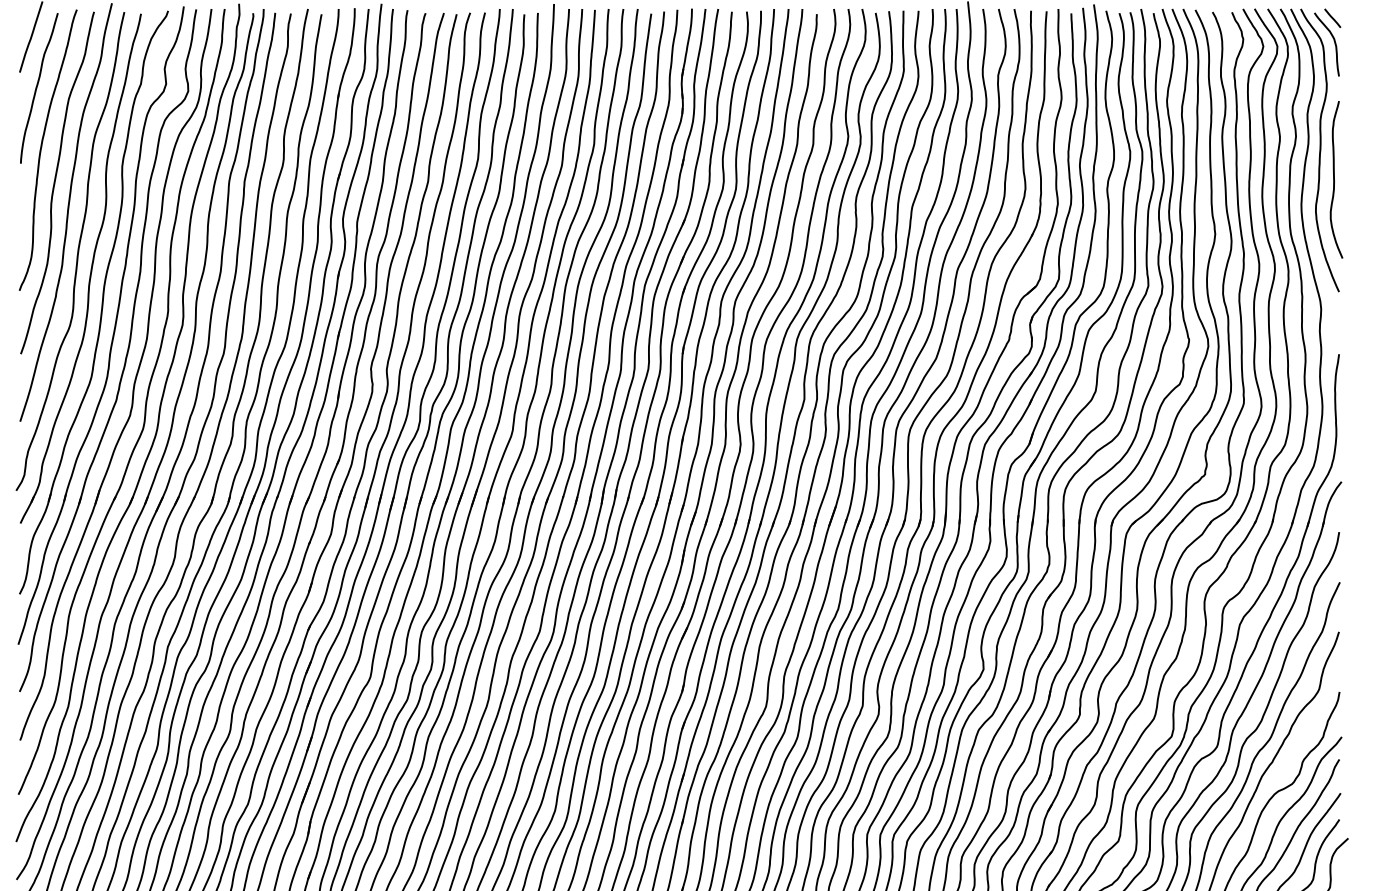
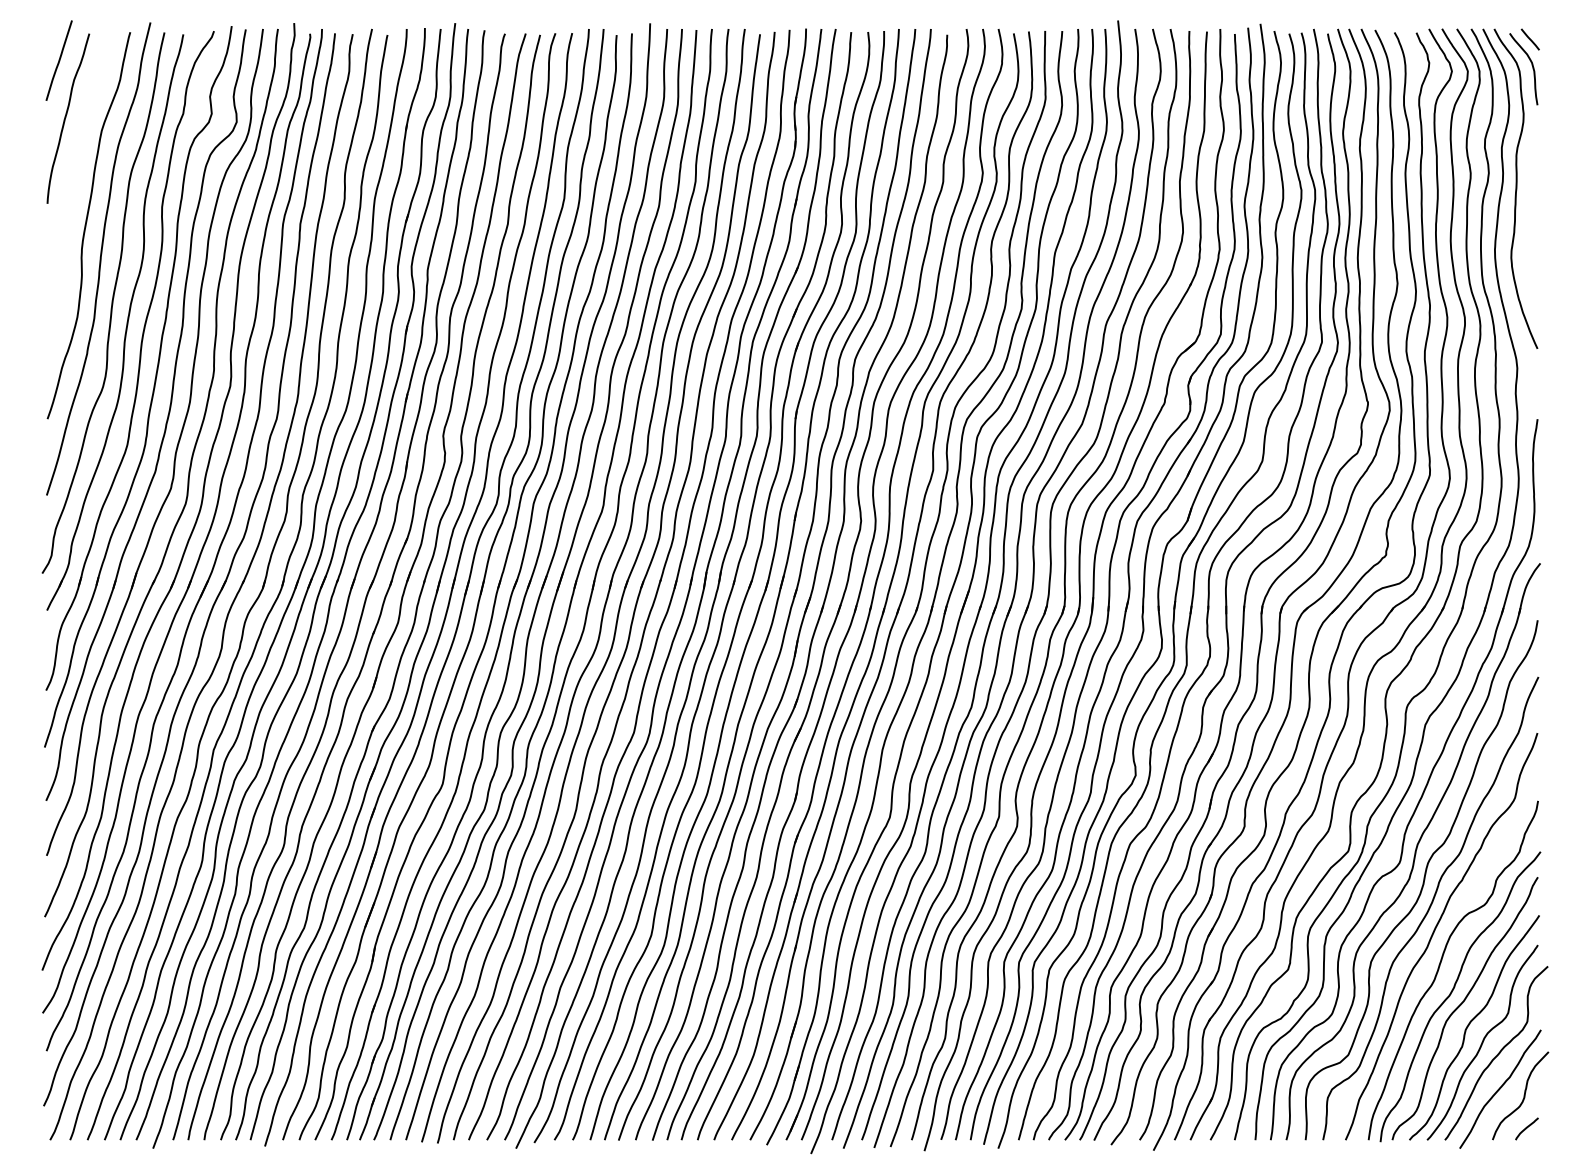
curve: (42, 148) -> (71, 186), removed
curve: (1334, 180) -> (1532, 222), removed

